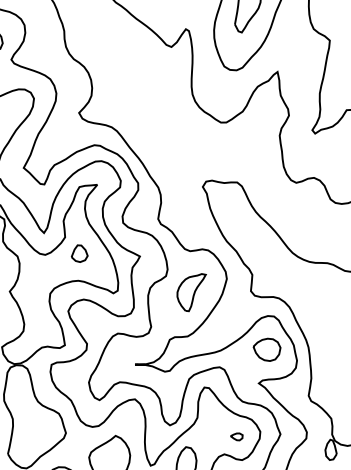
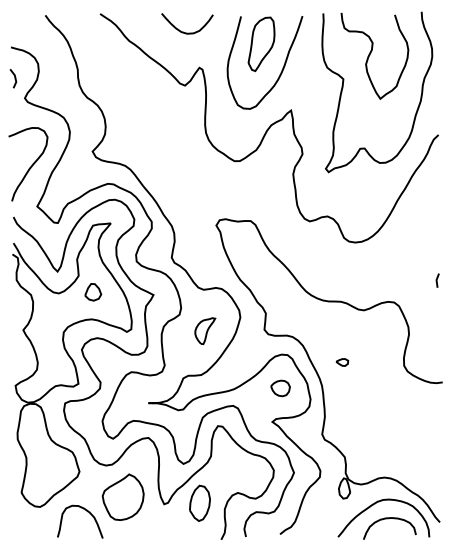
part: (191, 291) -> (205, 330), size x0.7
part: (266, 349) -> (280, 388), size x0.7
part: (236, 436) -> (342, 362), moved

